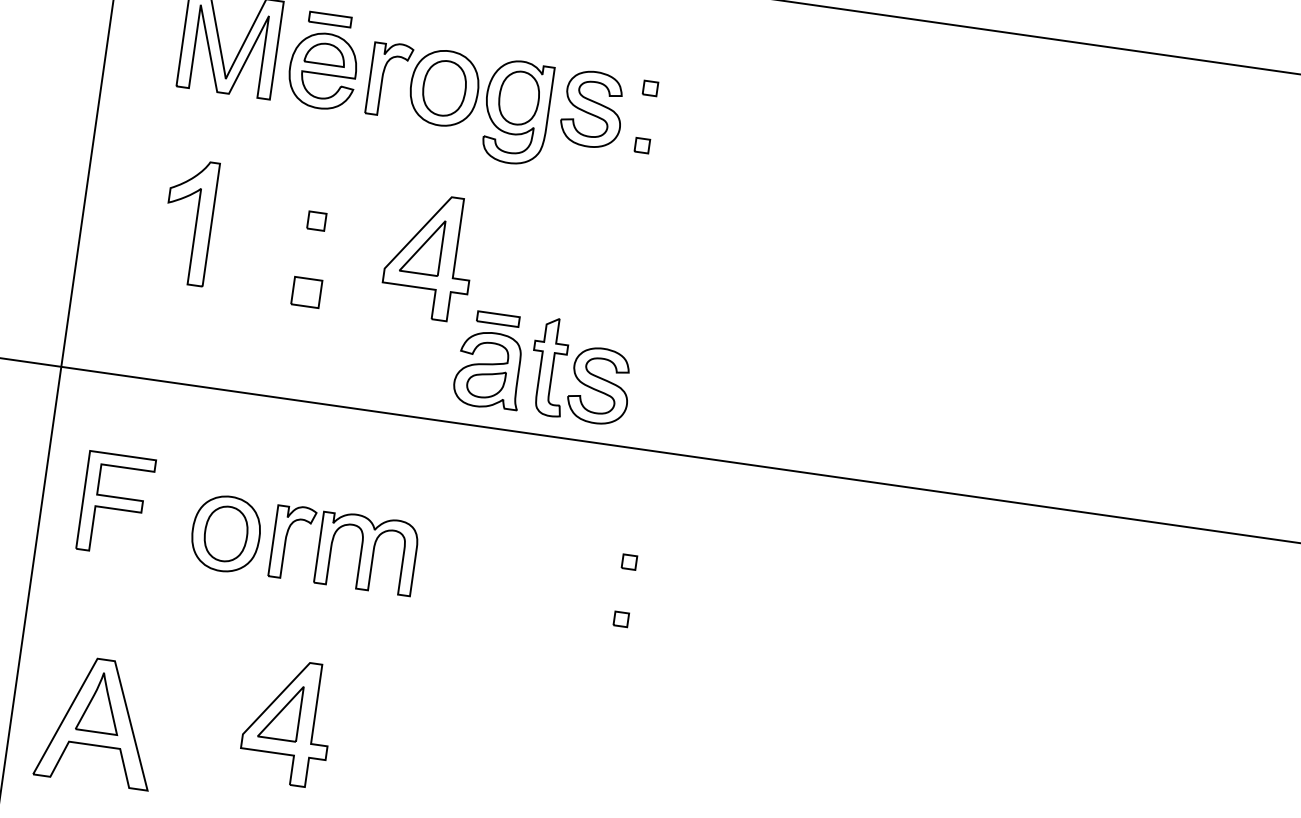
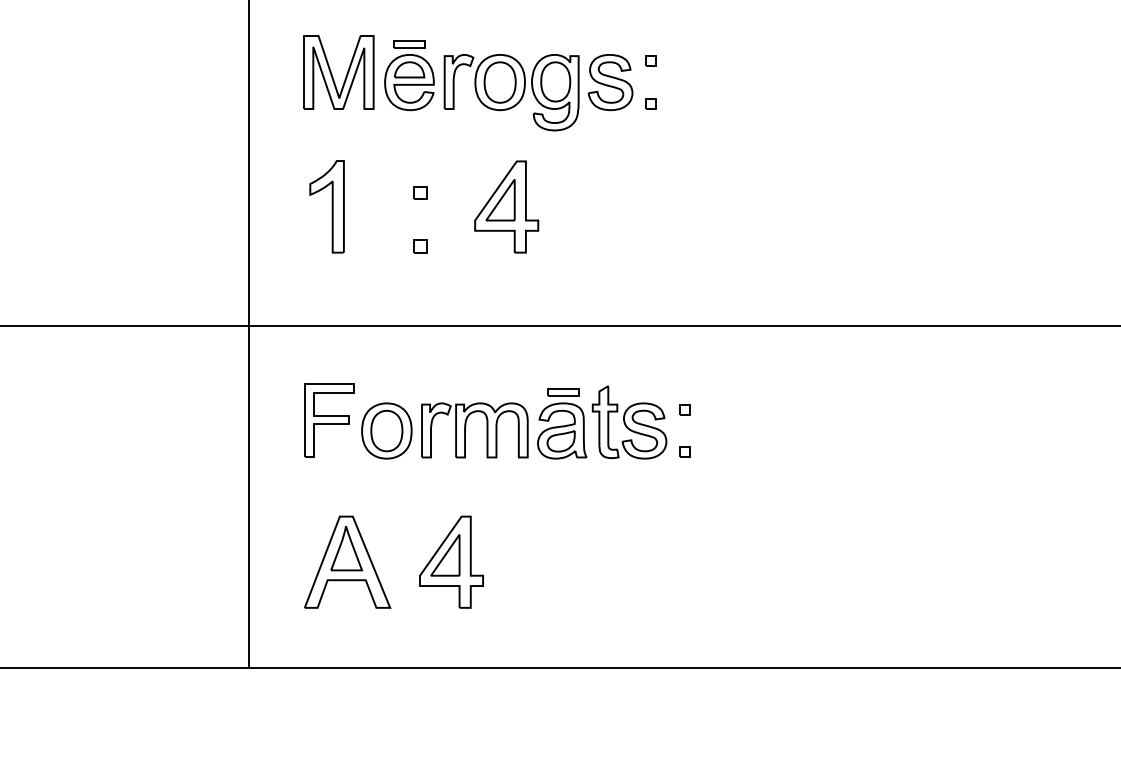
part: (306, 292) -> (420, 246), size x0.62
part: (544, 366) -> (602, 422), moved
part: (116, 503) -> (329, 420), moved
part: (99, 720) -> (347, 561), moved

